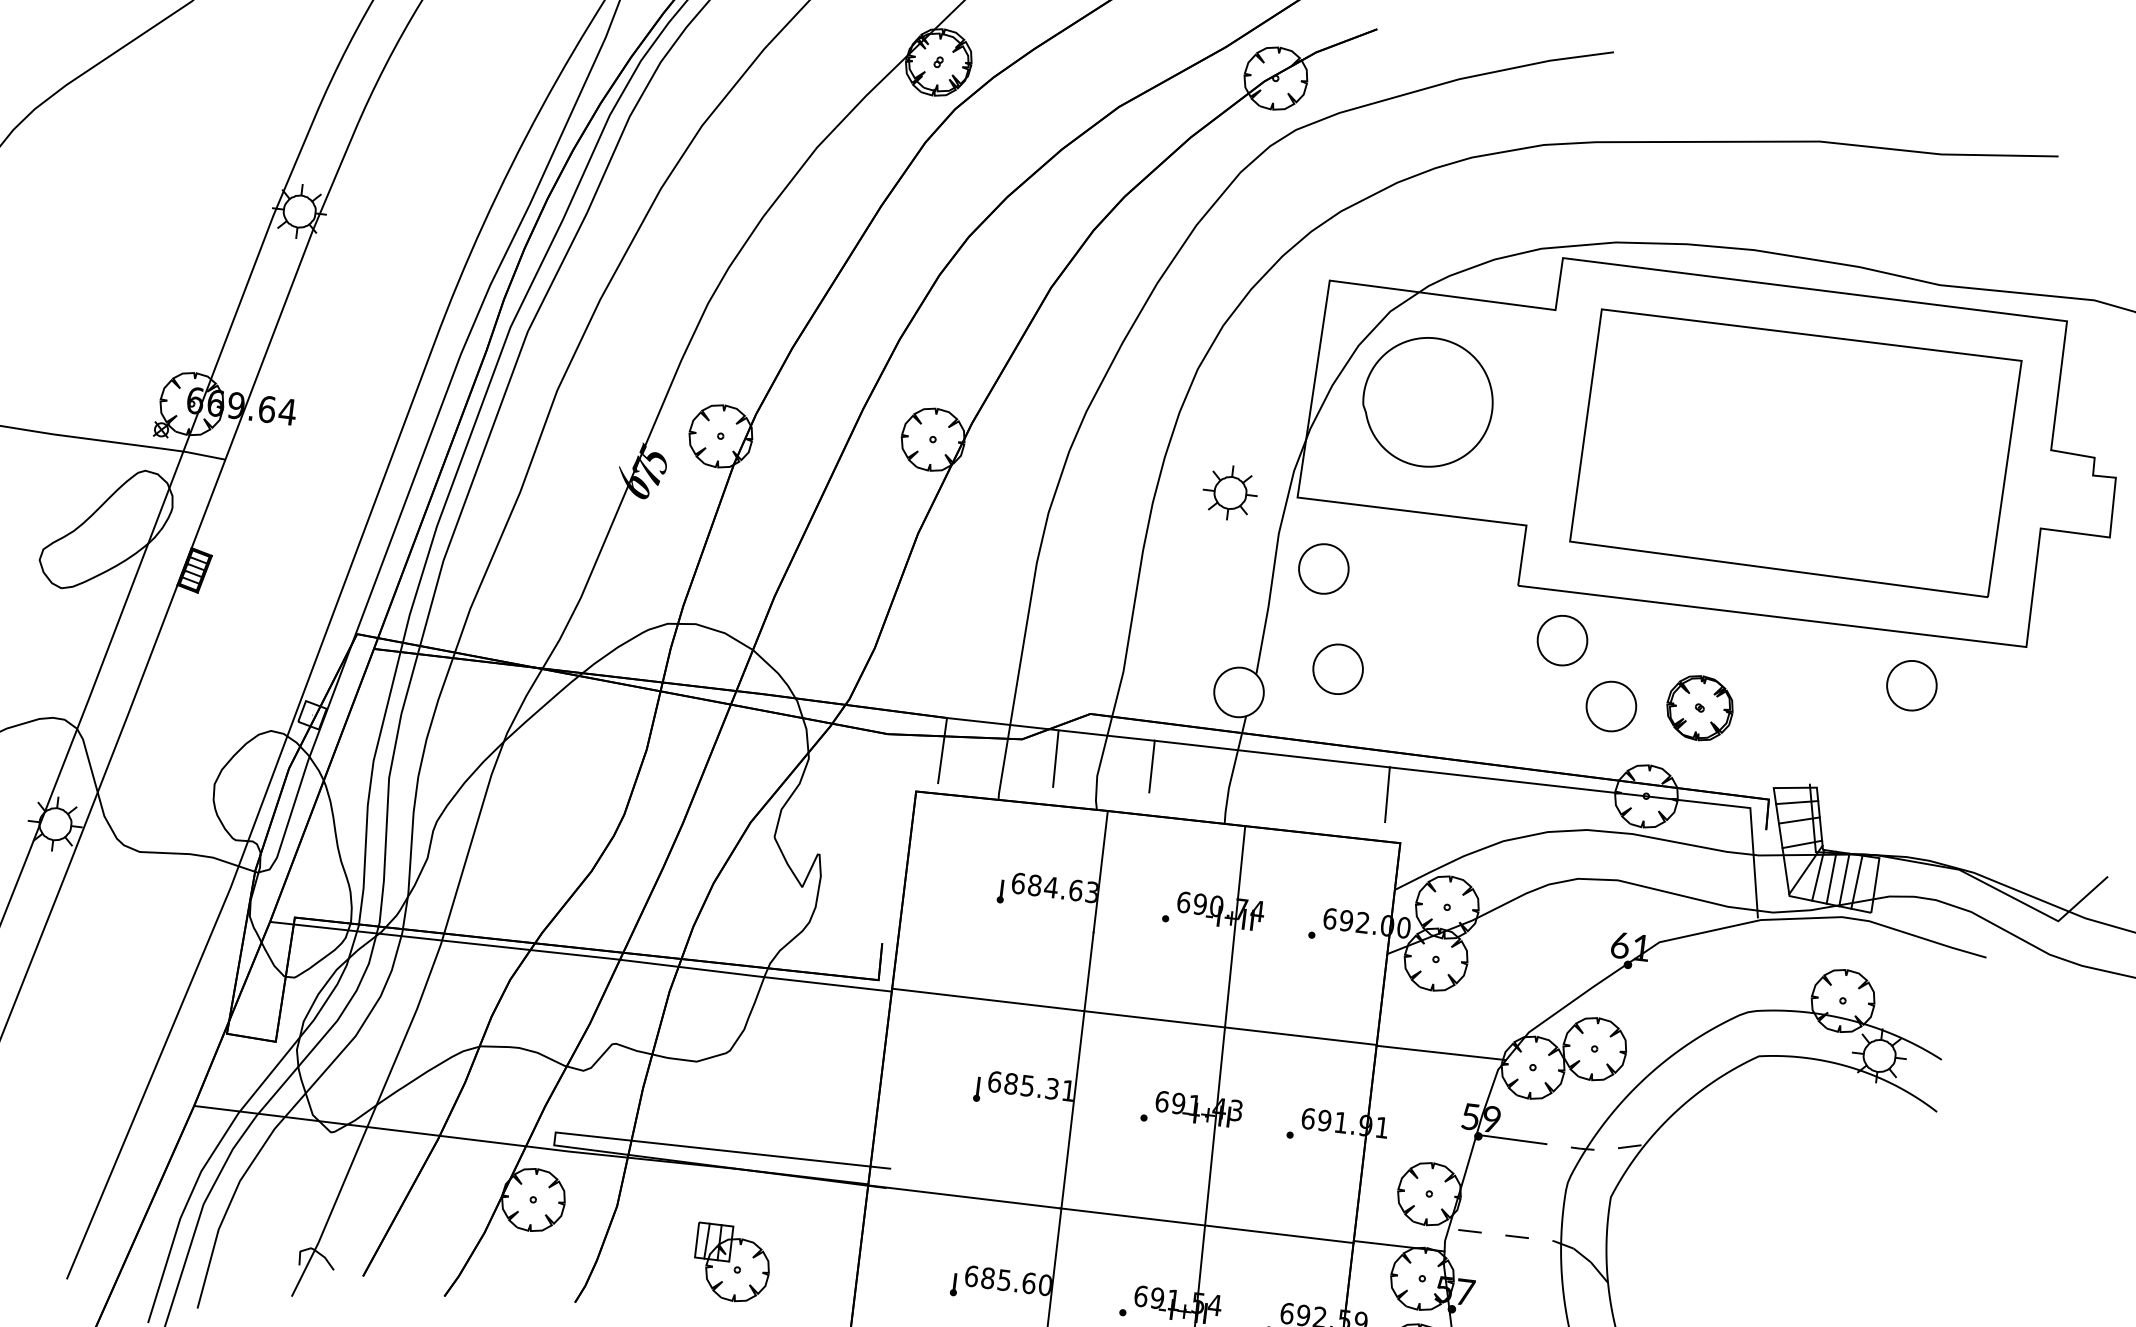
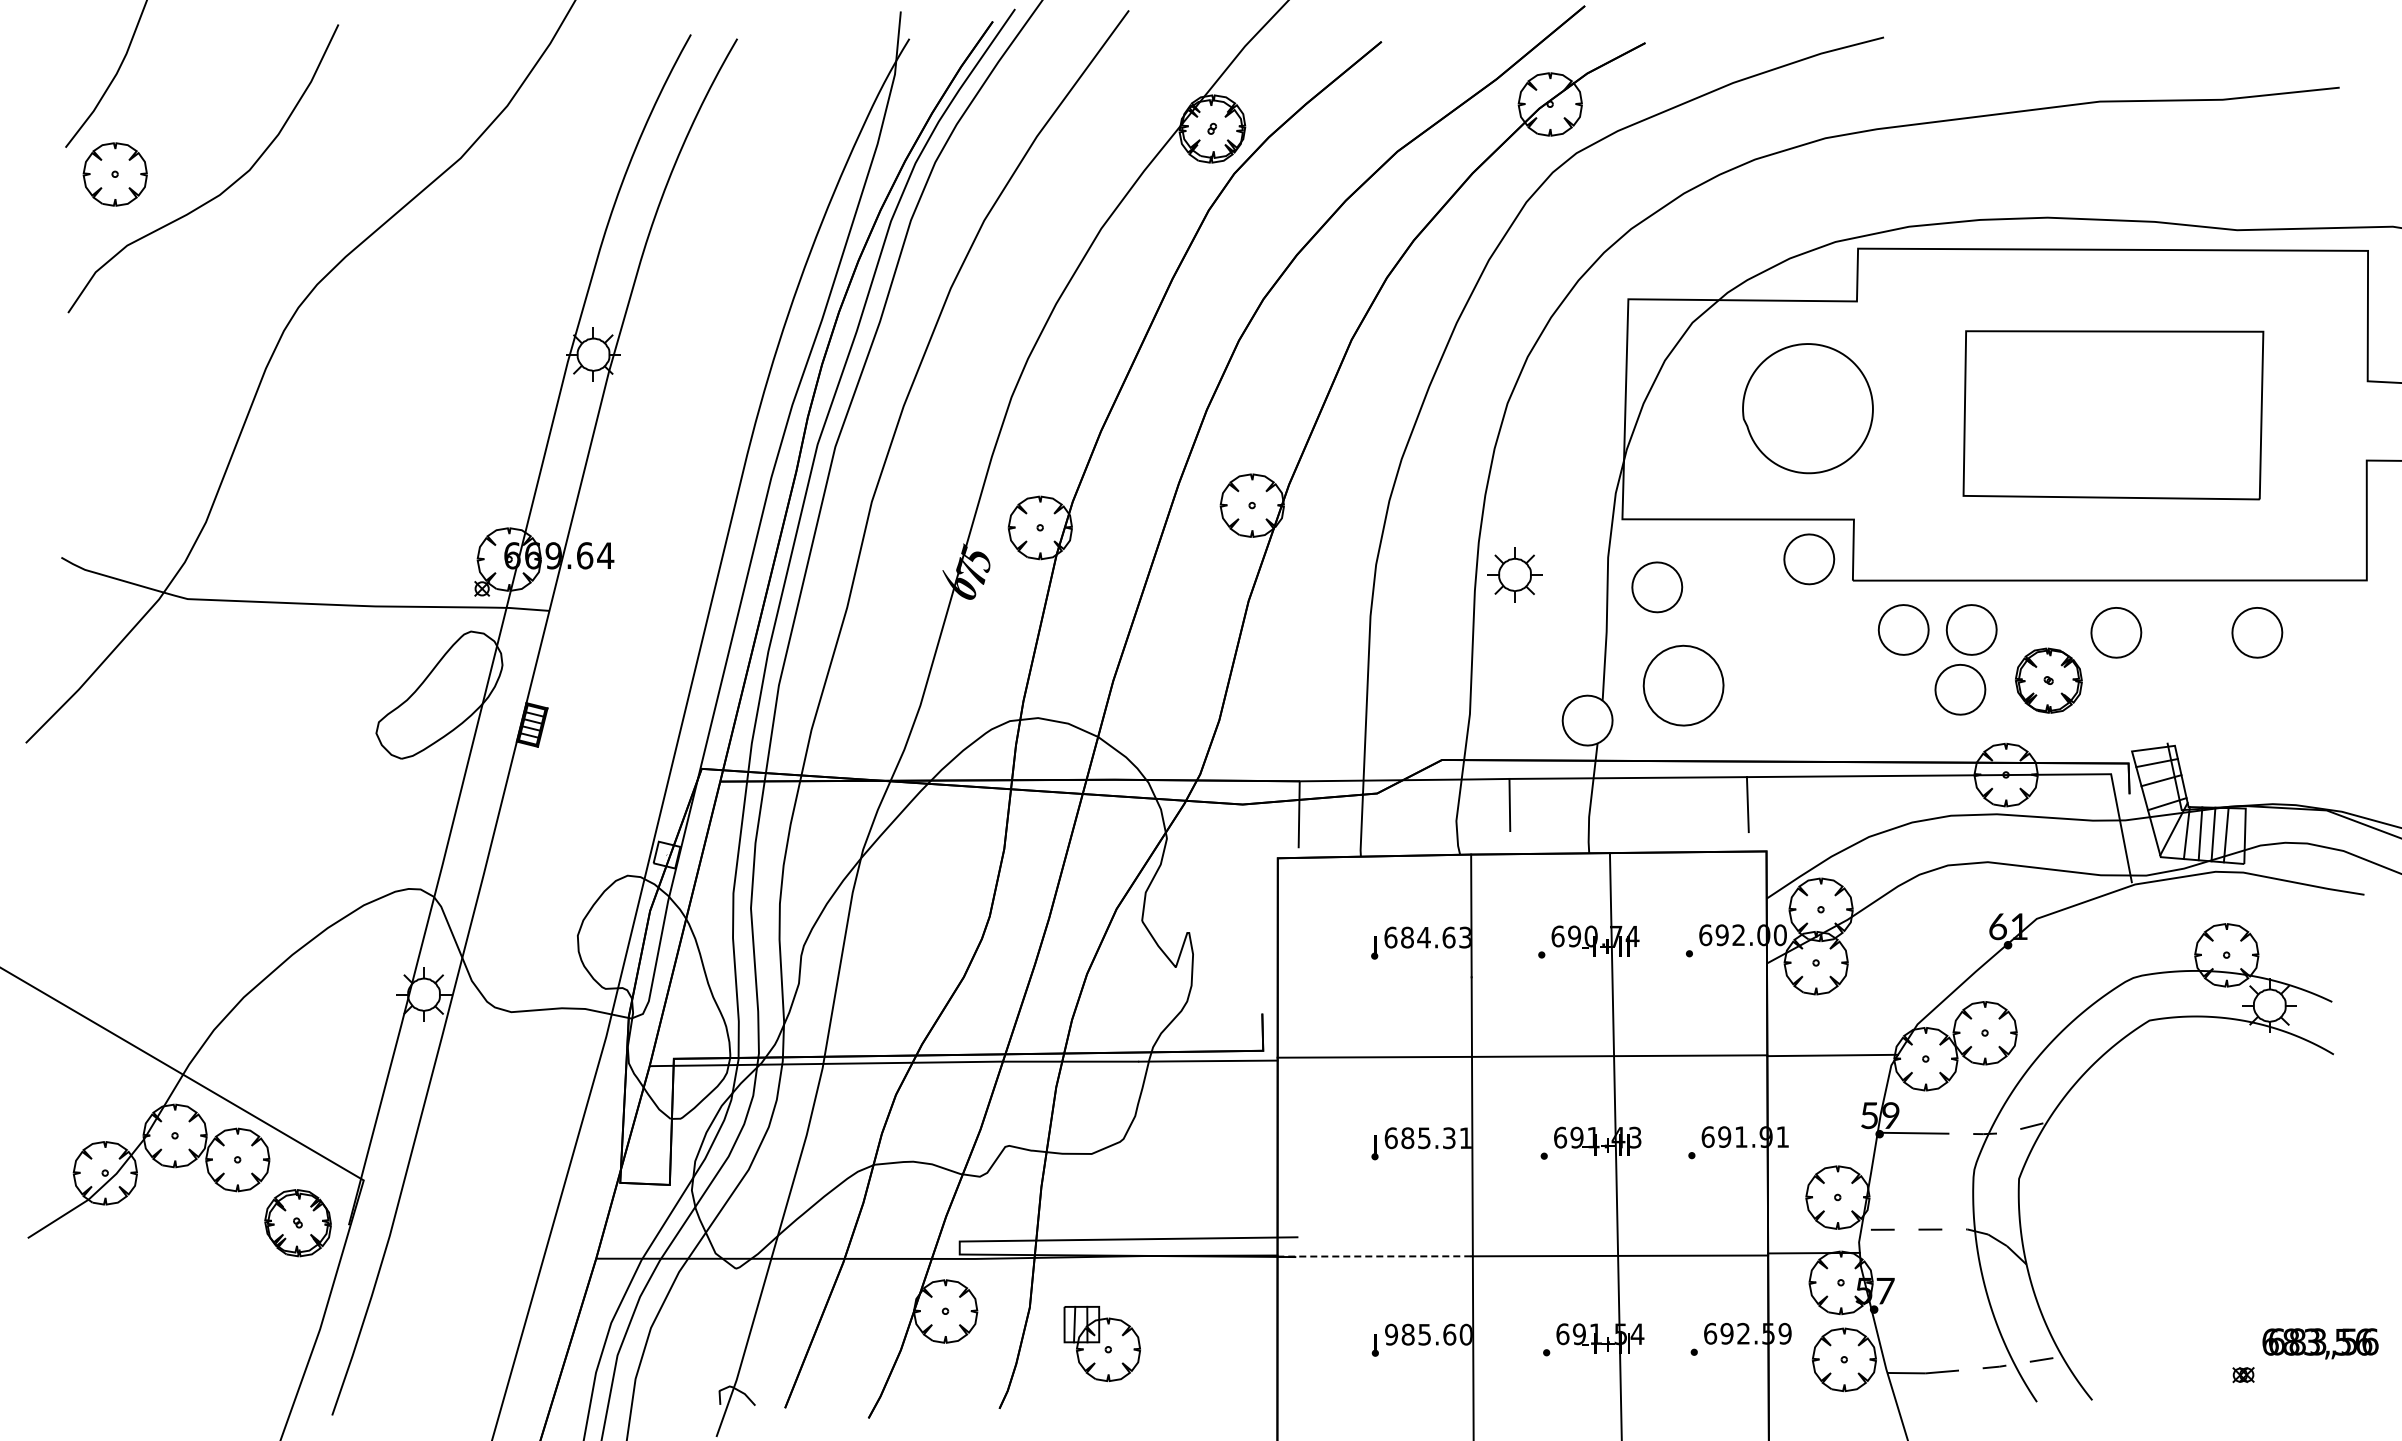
part: (1427, 402) -> (1807, 408), moved
part: (1795, 453) -> (2113, 415), size x0.7
part: (1229, 492) -> (1514, 574), moved
part: (1477, 559) -> (1809, 559), added
part: (1629, 648) -> (1971, 629), added
part: (1772, 668) -> (2116, 632), added
part: (1338, 669) -> (1683, 685), size x1.6
line: (1055, 758) -> (1412, 808), removed
line: (964, 1196) -> (1374, 1256), solid -> dashed
part: (731, 1263) -> (1101, 1343), moved
text: (971, 1276) -> (1391, 1334), 685.60 -> 985.60

